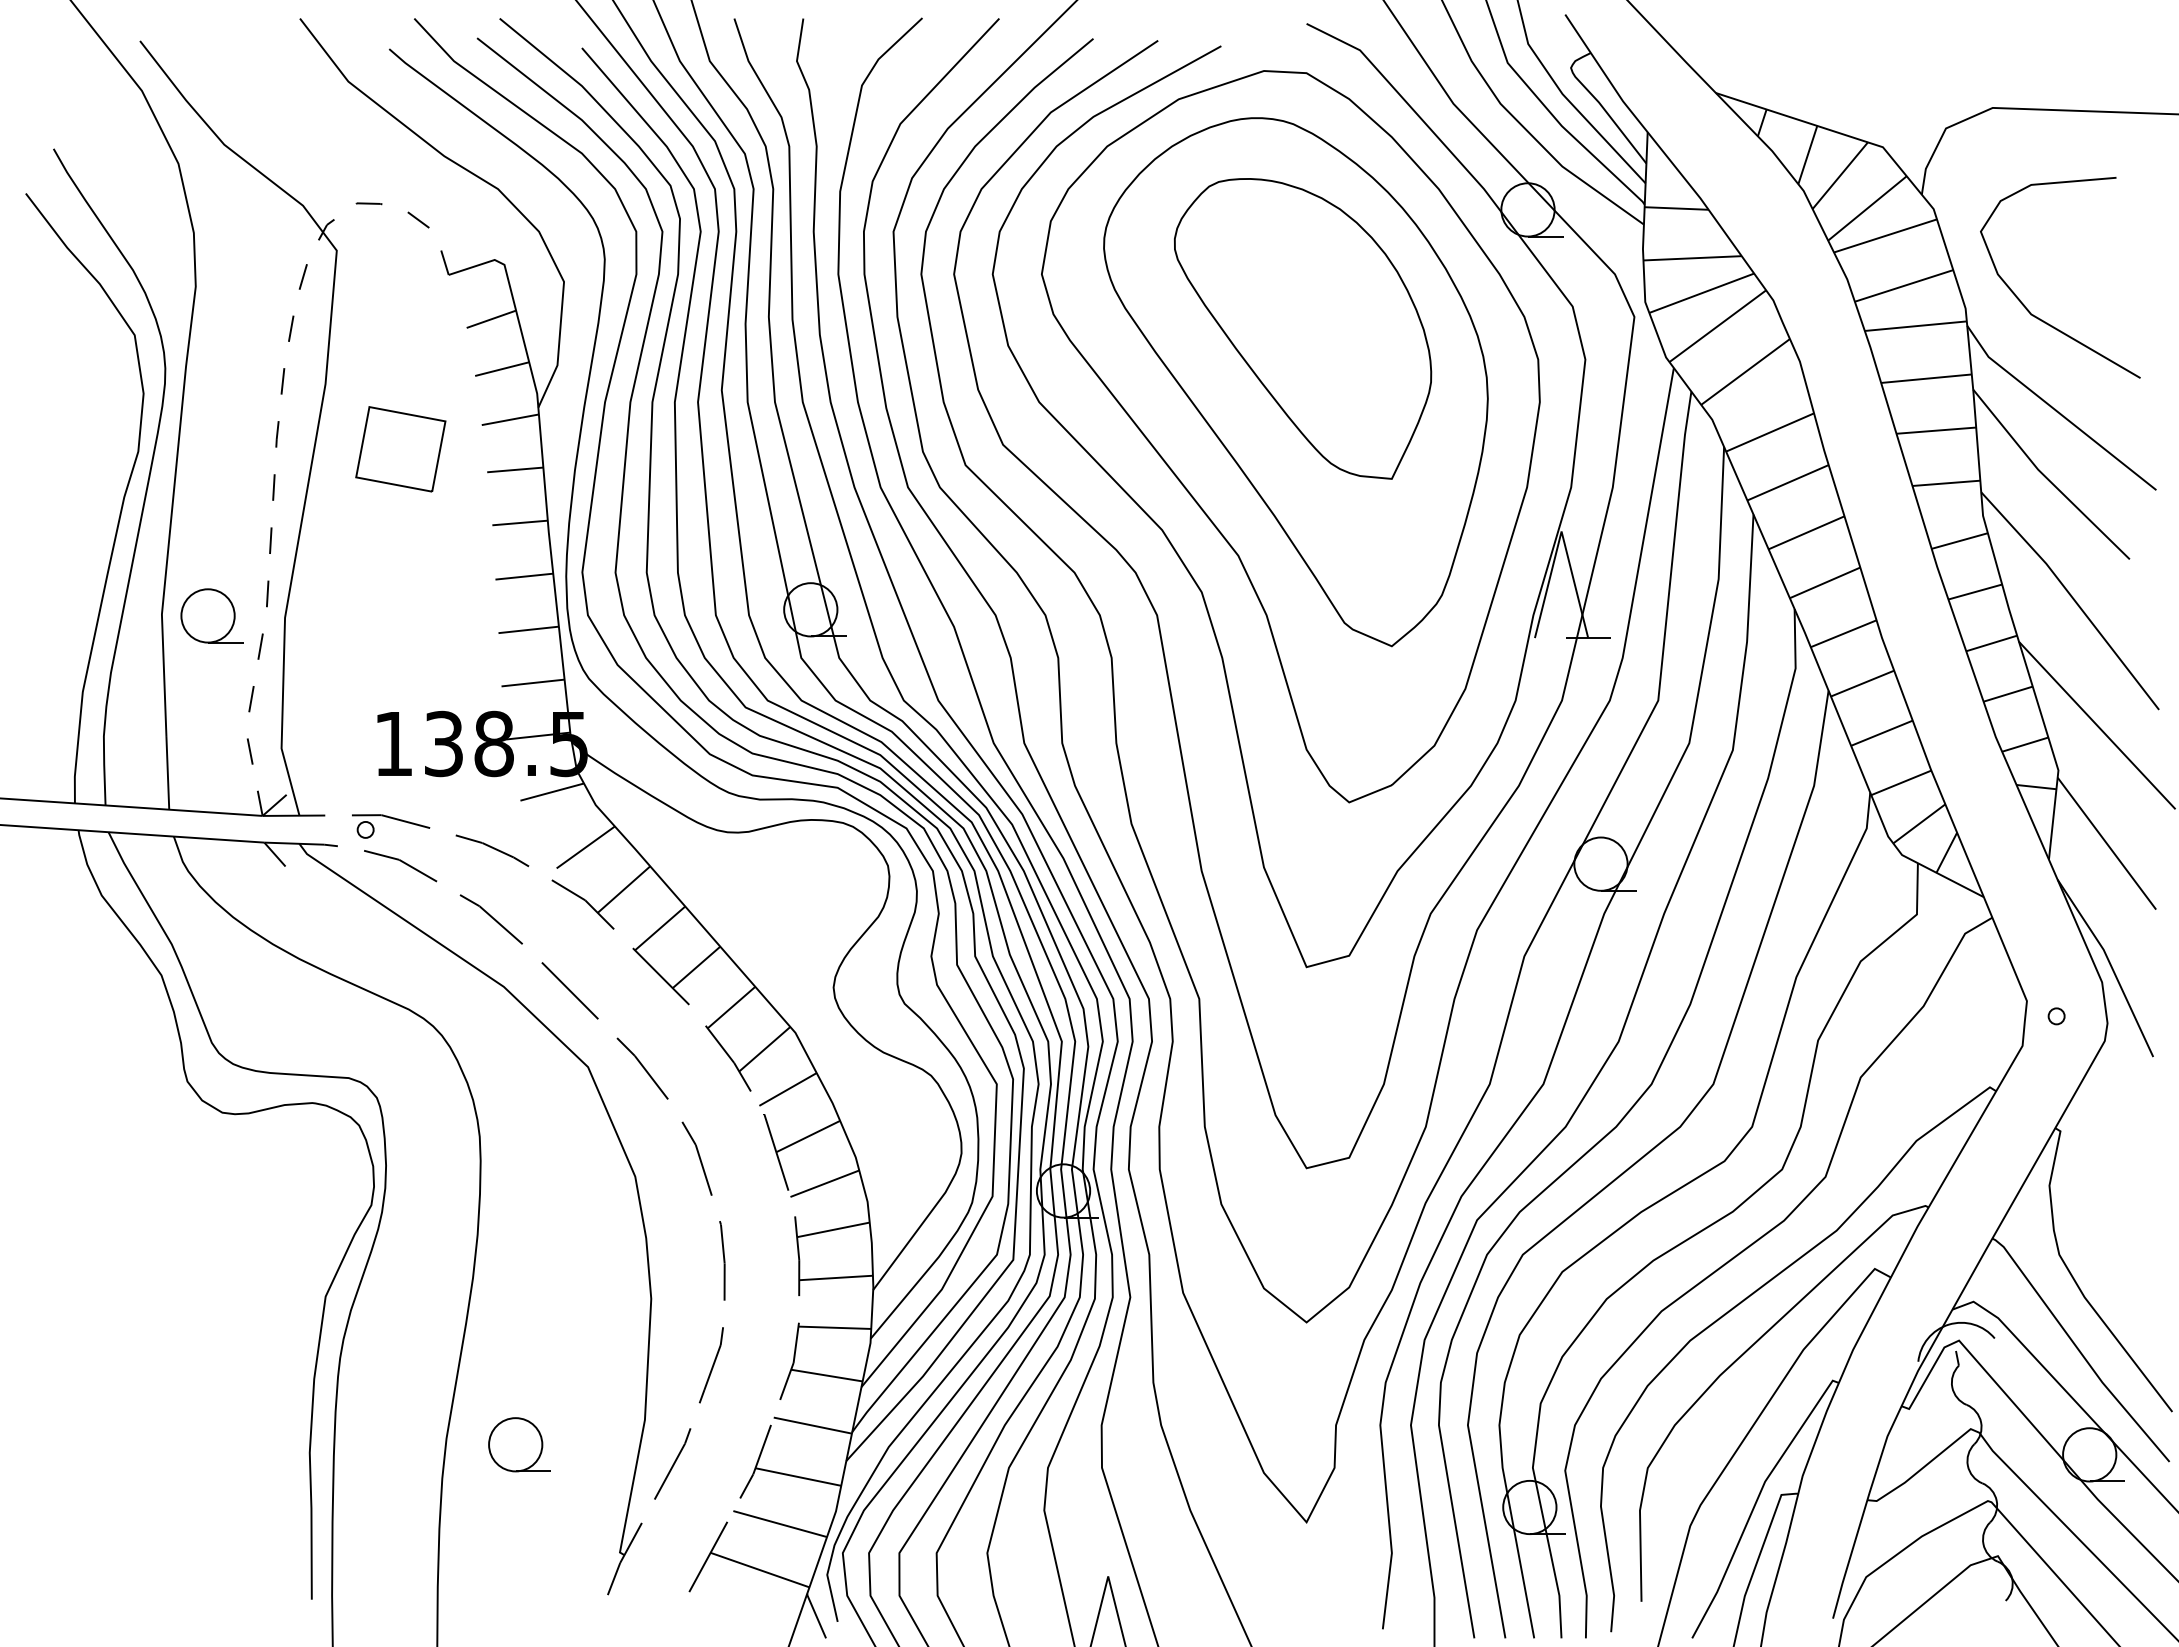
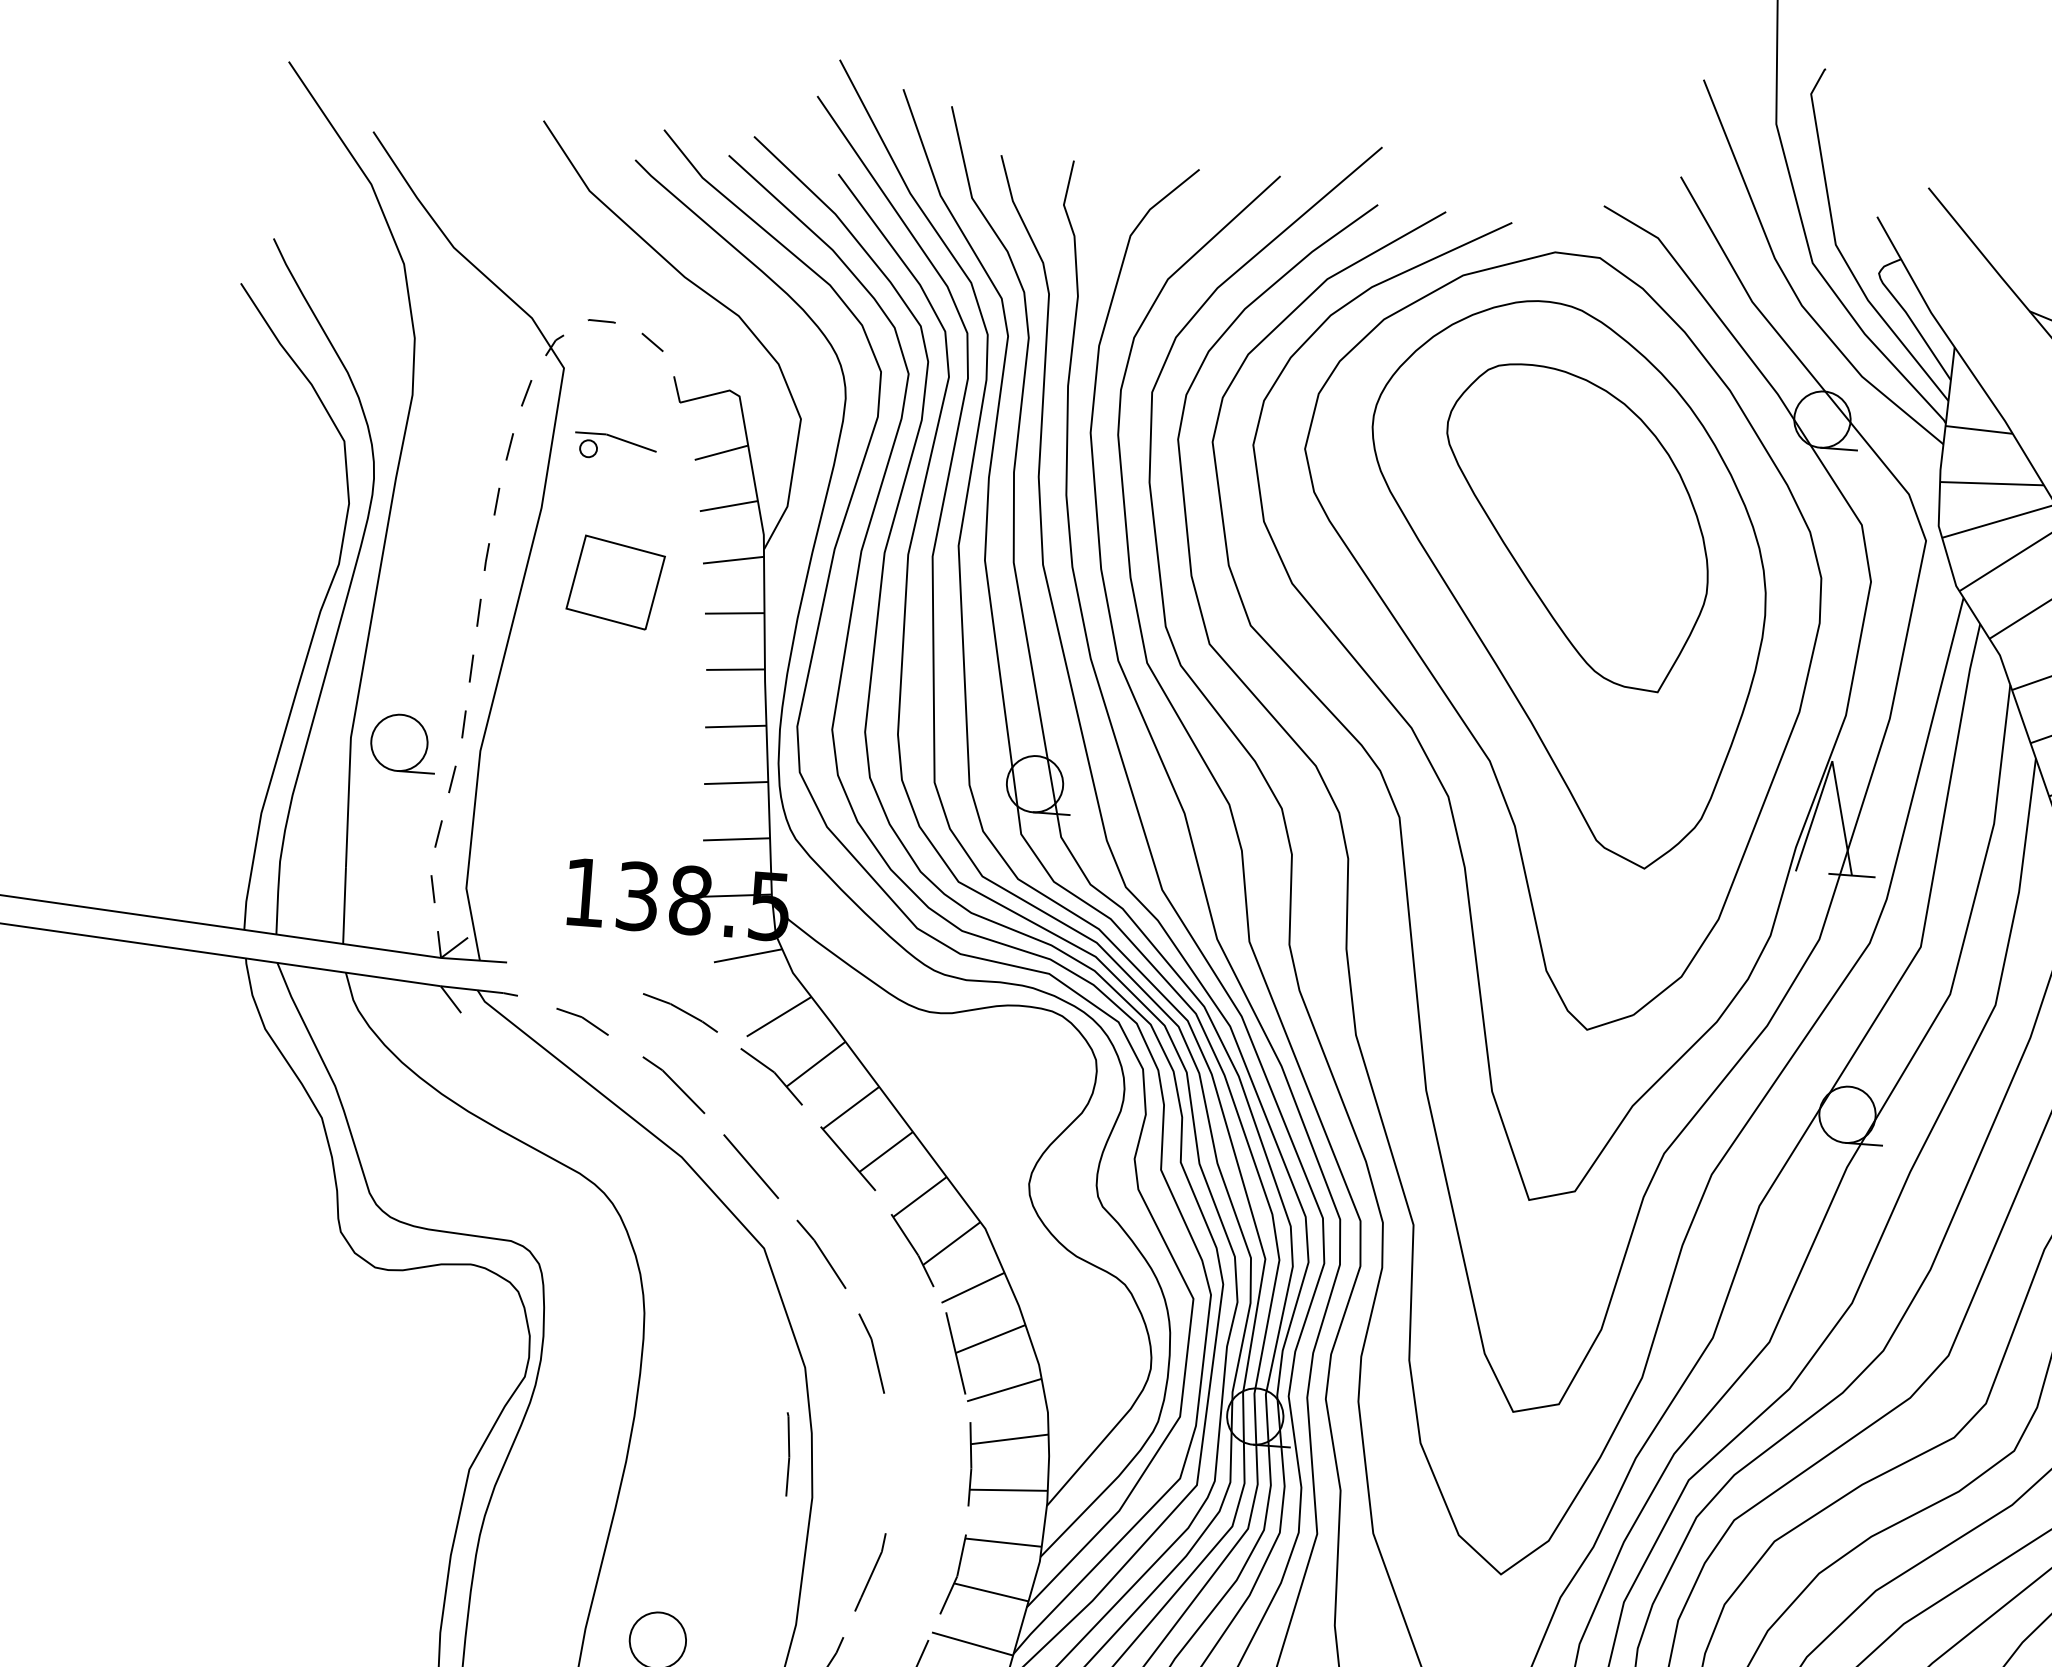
part: (393, 819) -> (618, 439), moved
part: (400, 866) -> (582, 1022), size x0.7
part: (722, 1260) -> (787, 1454), moved

